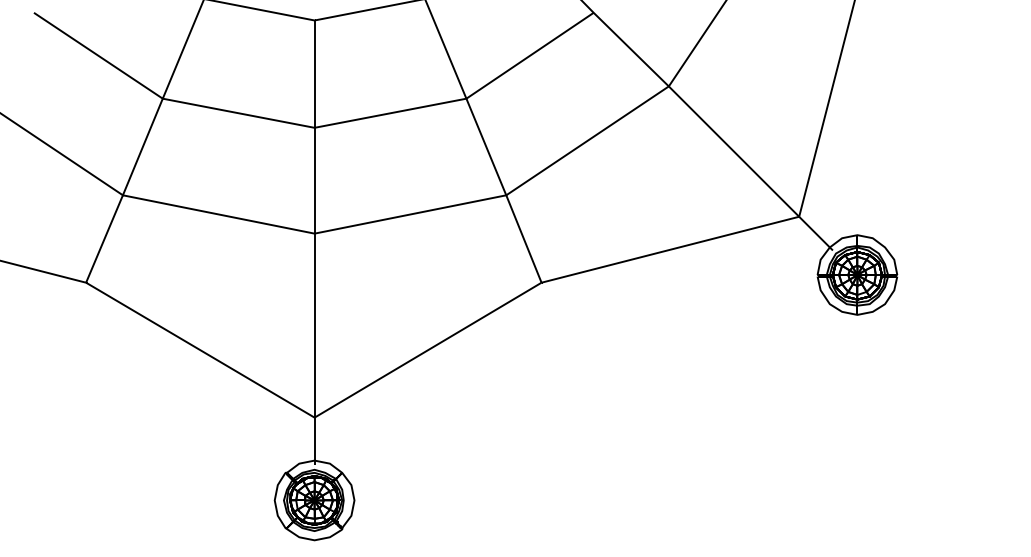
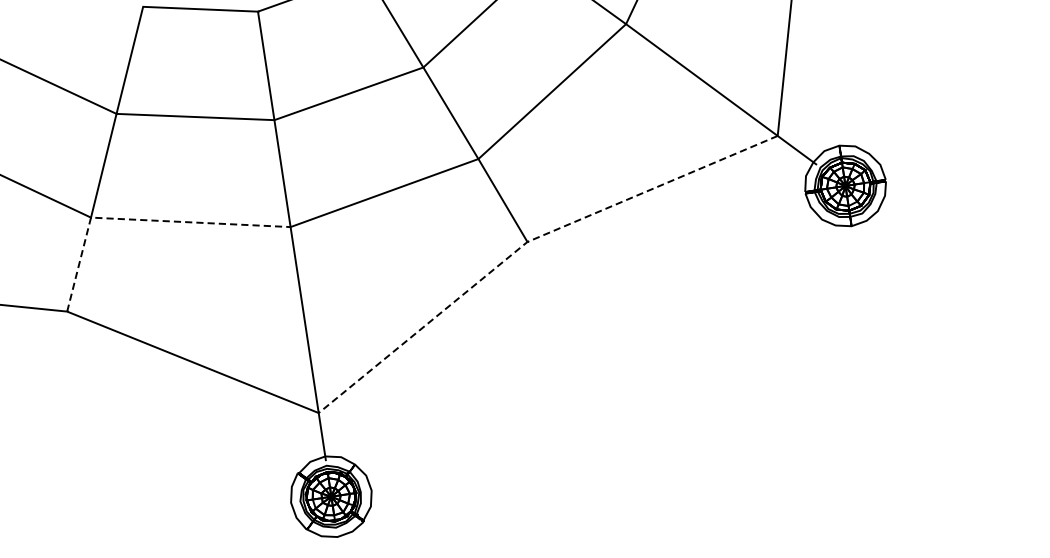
line: (171, 205) -> (141, 220), solid -> dashed
line: (541, 282) -> (527, 241), solid -> dashed

